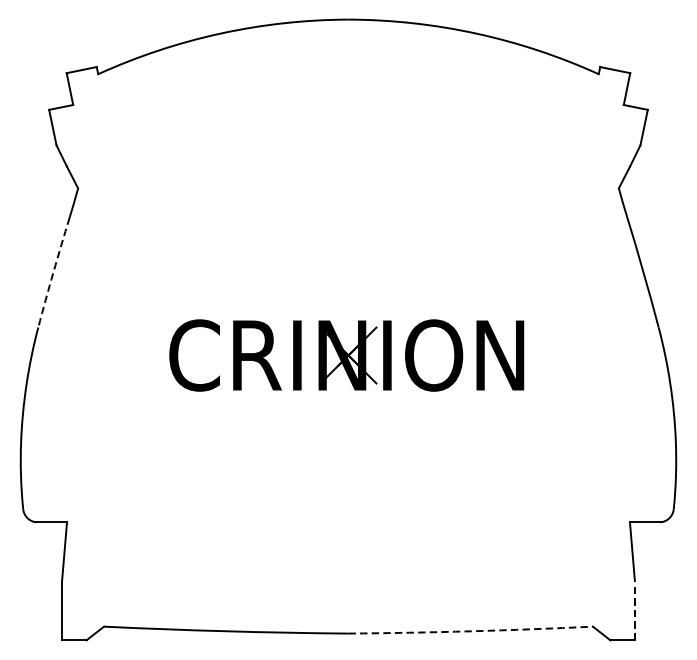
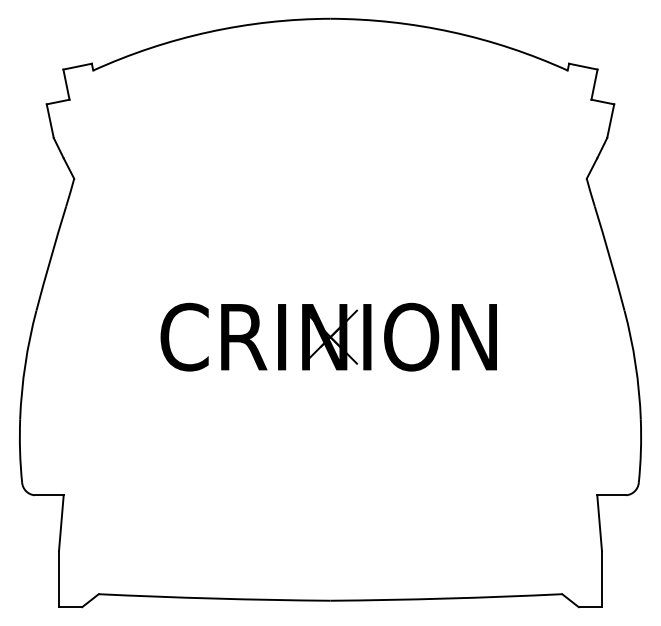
arc: (53, 272) -> (50, 258), dashed -> solid
line: (634, 610) -> (601, 578), dashed -> solid
arc: (470, 631) -> (446, 598), dashed -> solid

